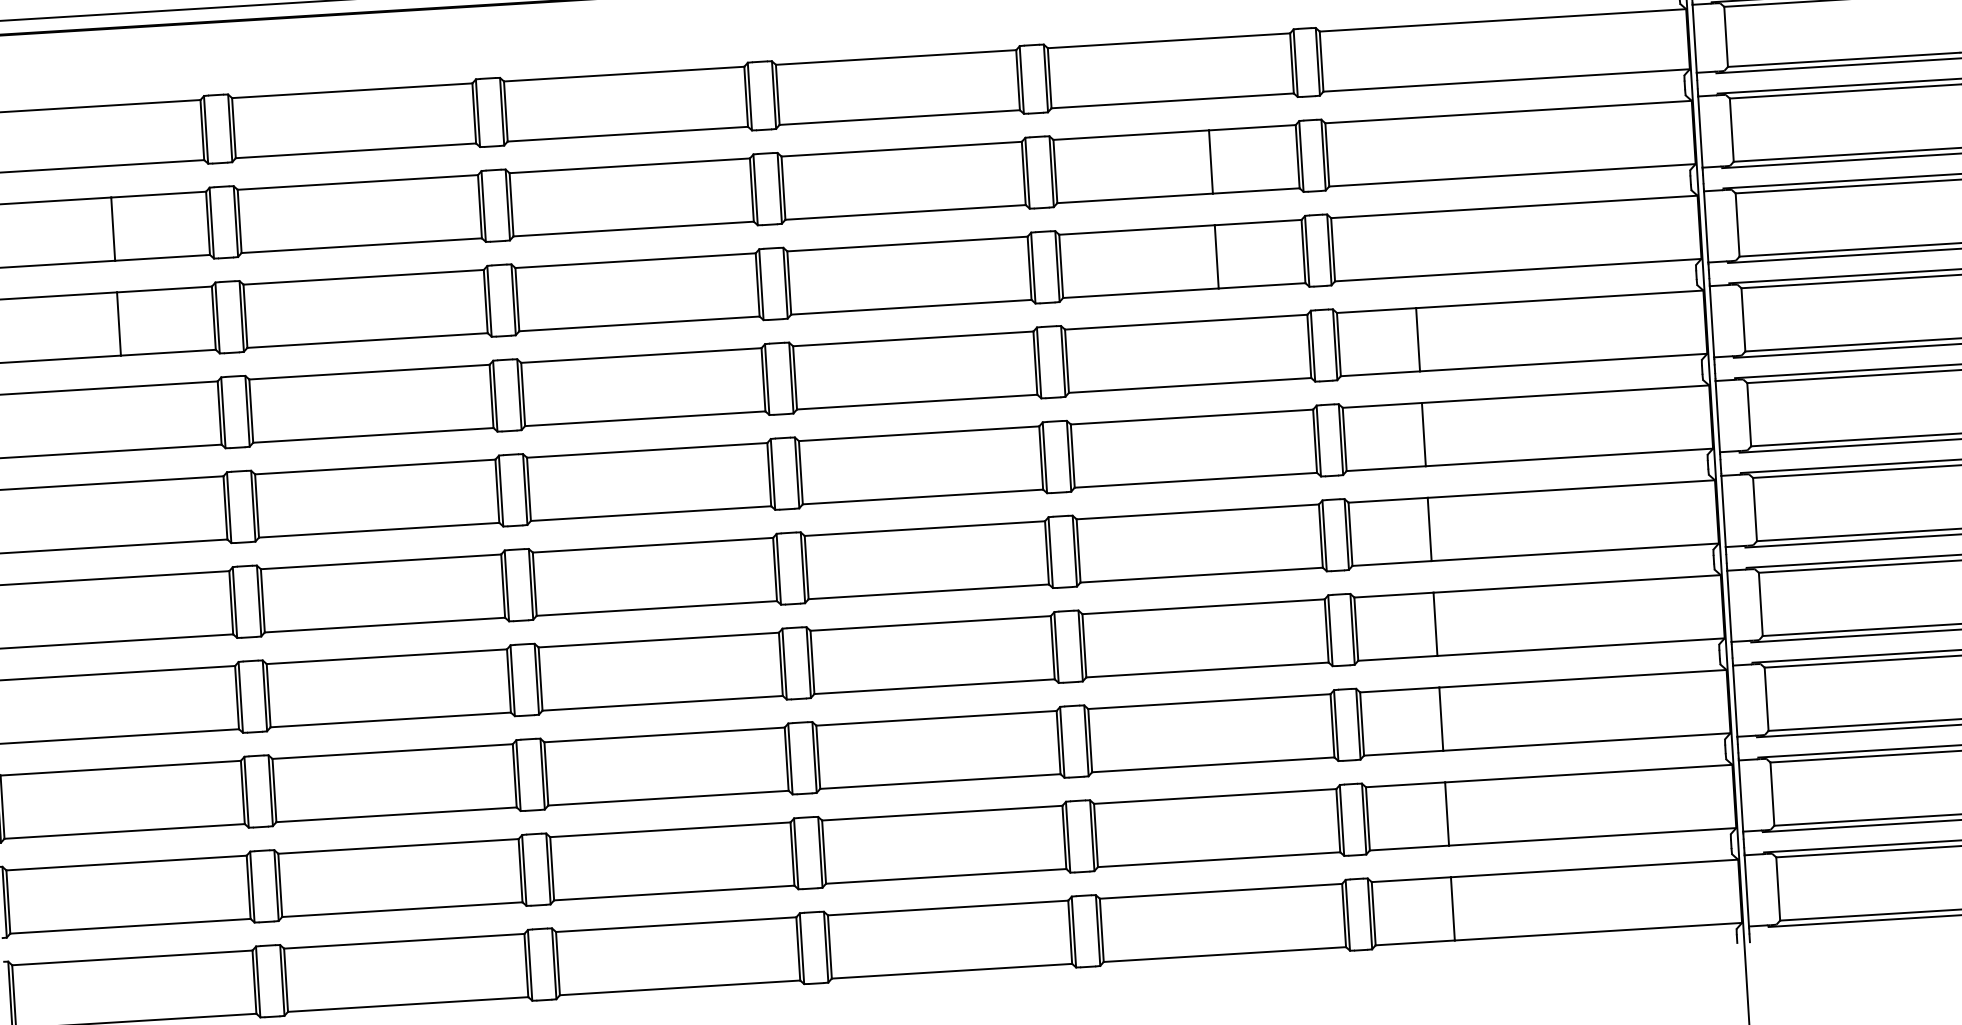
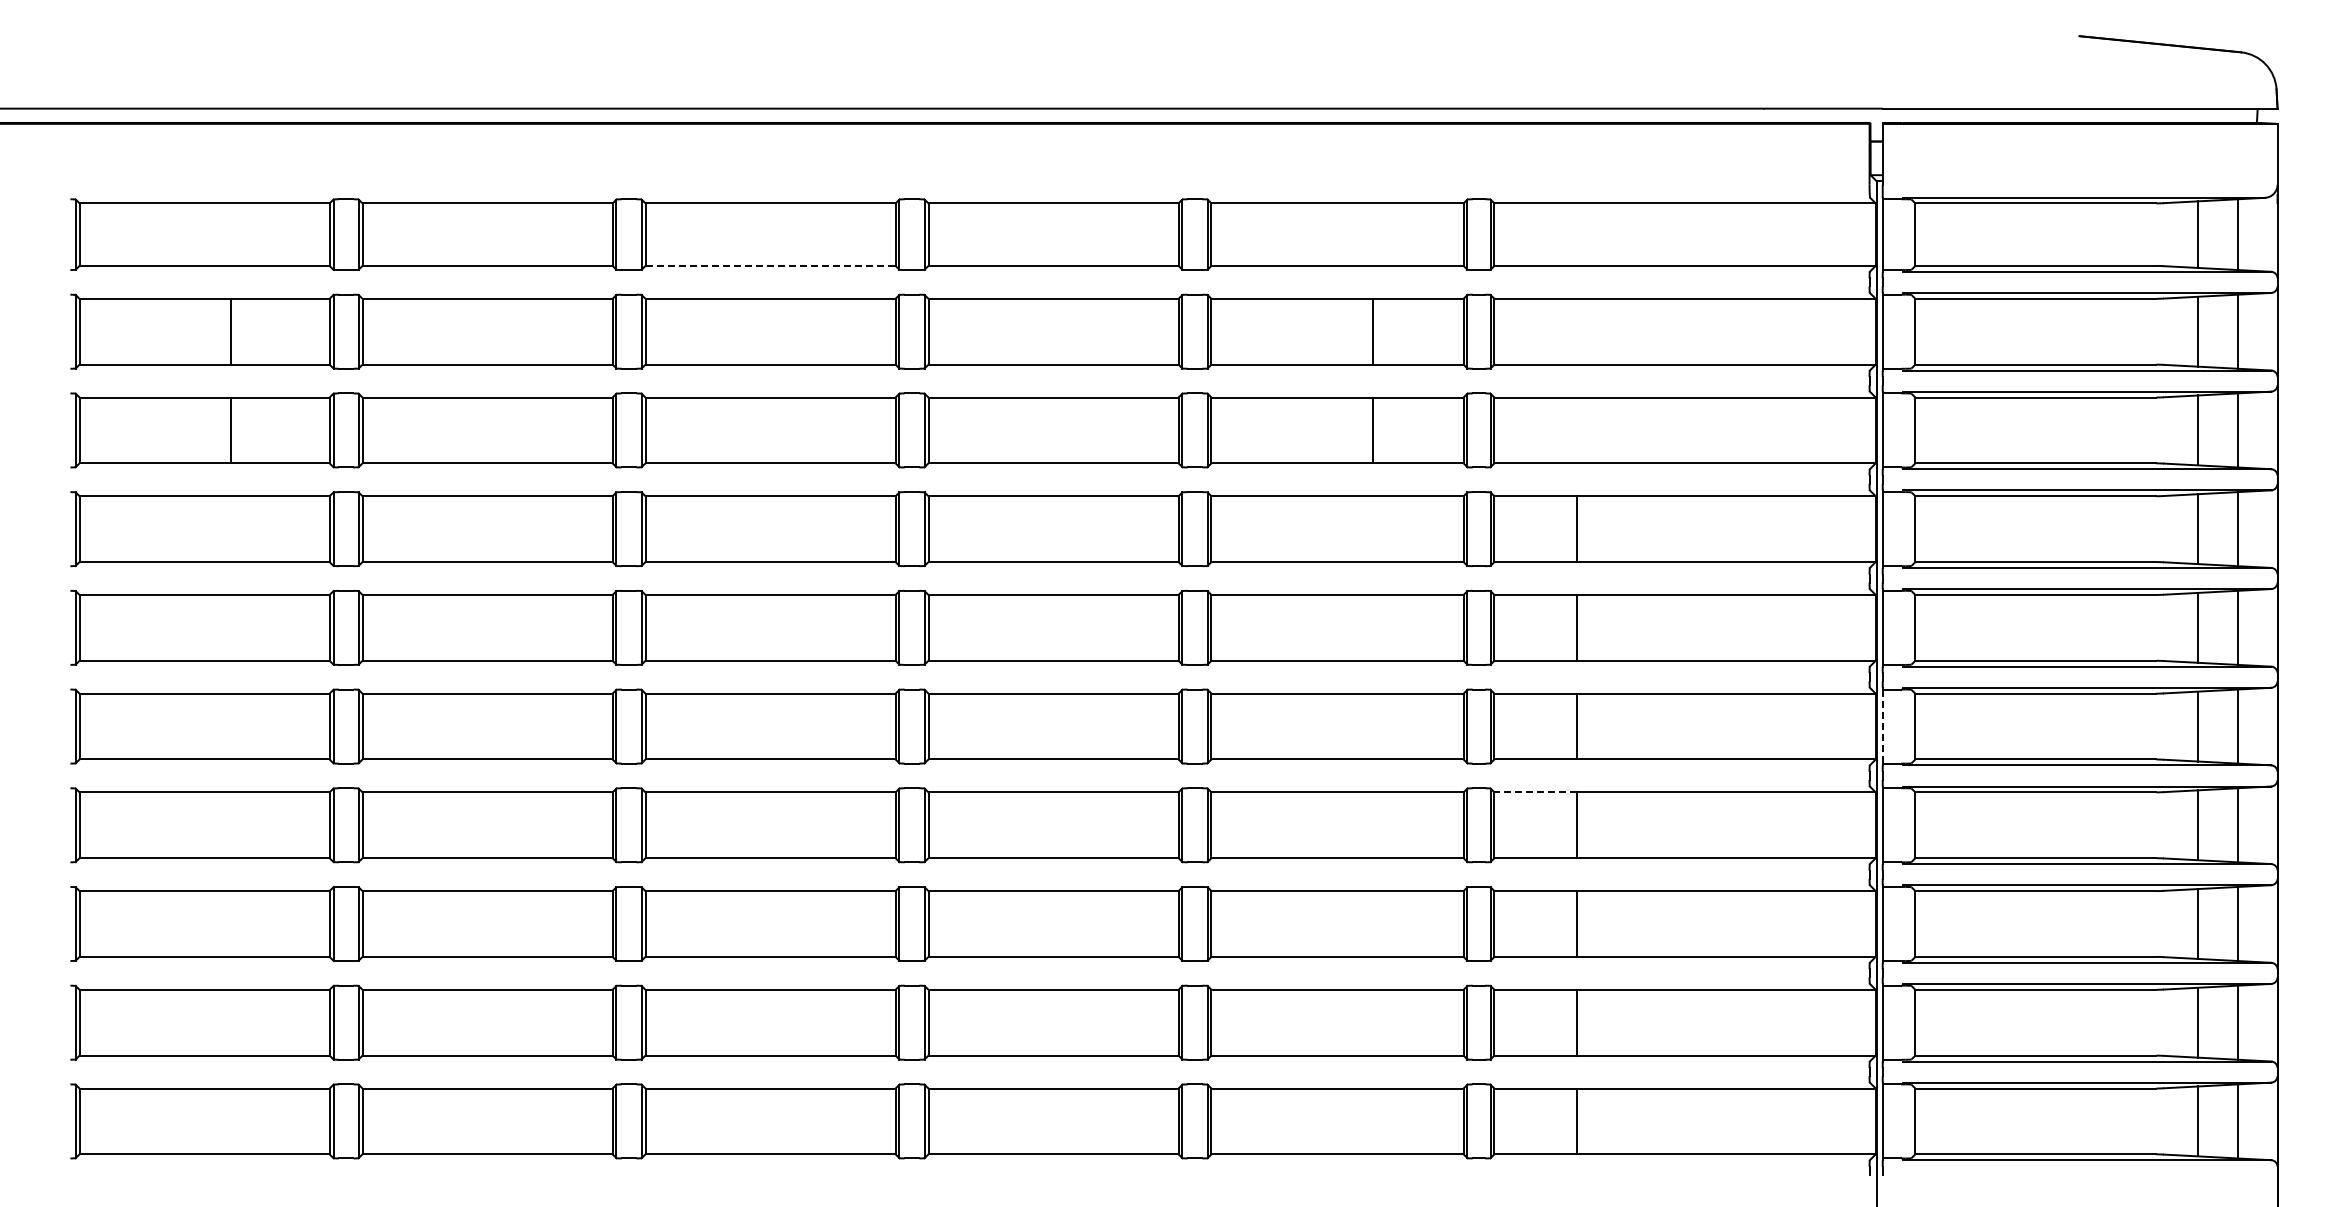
line: (628, 133) -> (771, 265), solid -> dashed
line: (1723, 512) -> (1882, 727), solid -> dashed
line: (1393, 595) -> (1535, 792), solid -> dashed

